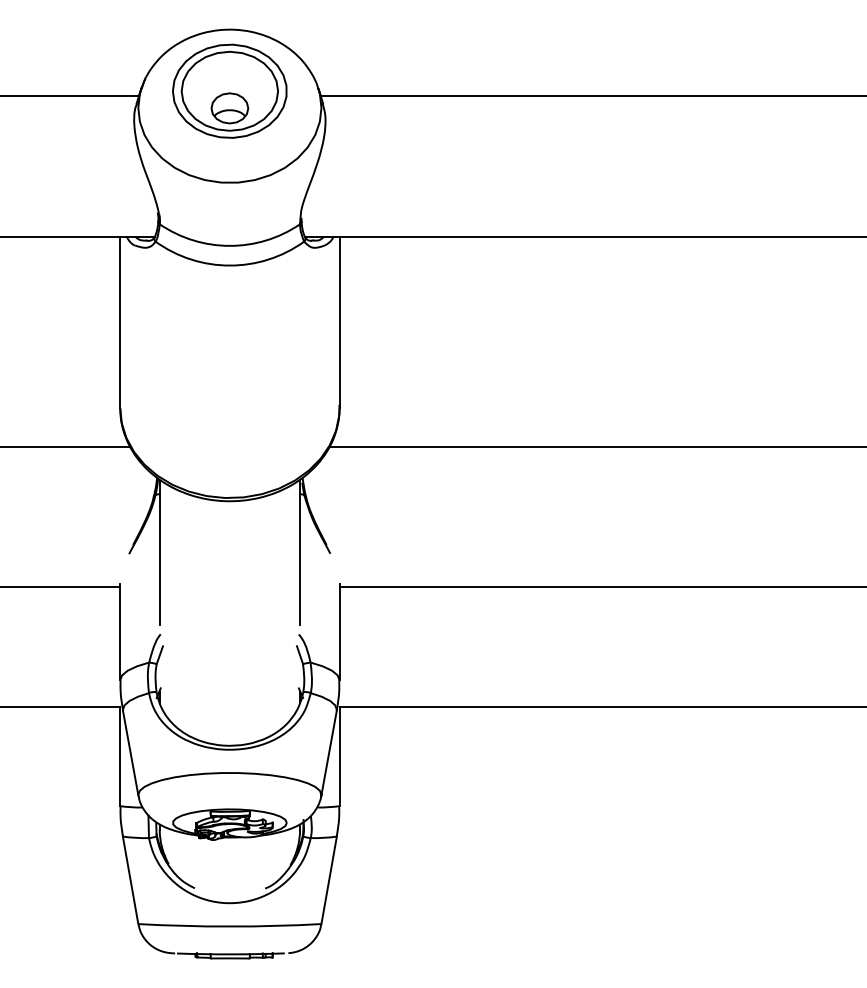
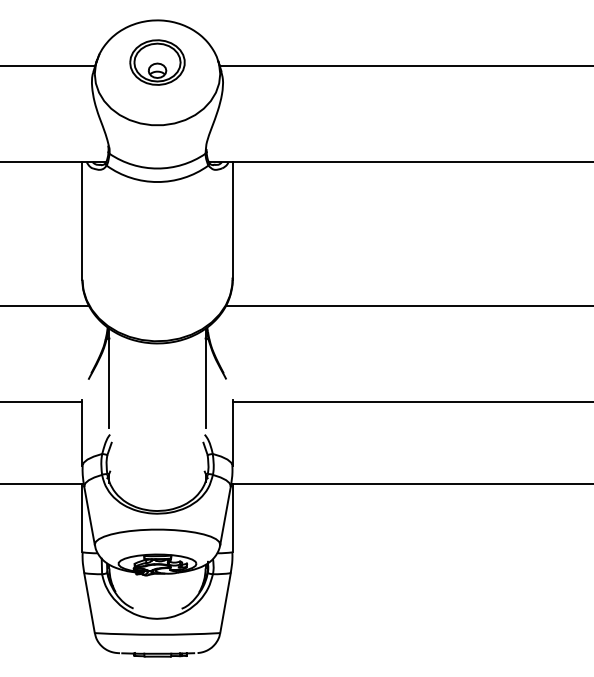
part: (229, 91) -> (157, 62), size x0.7

